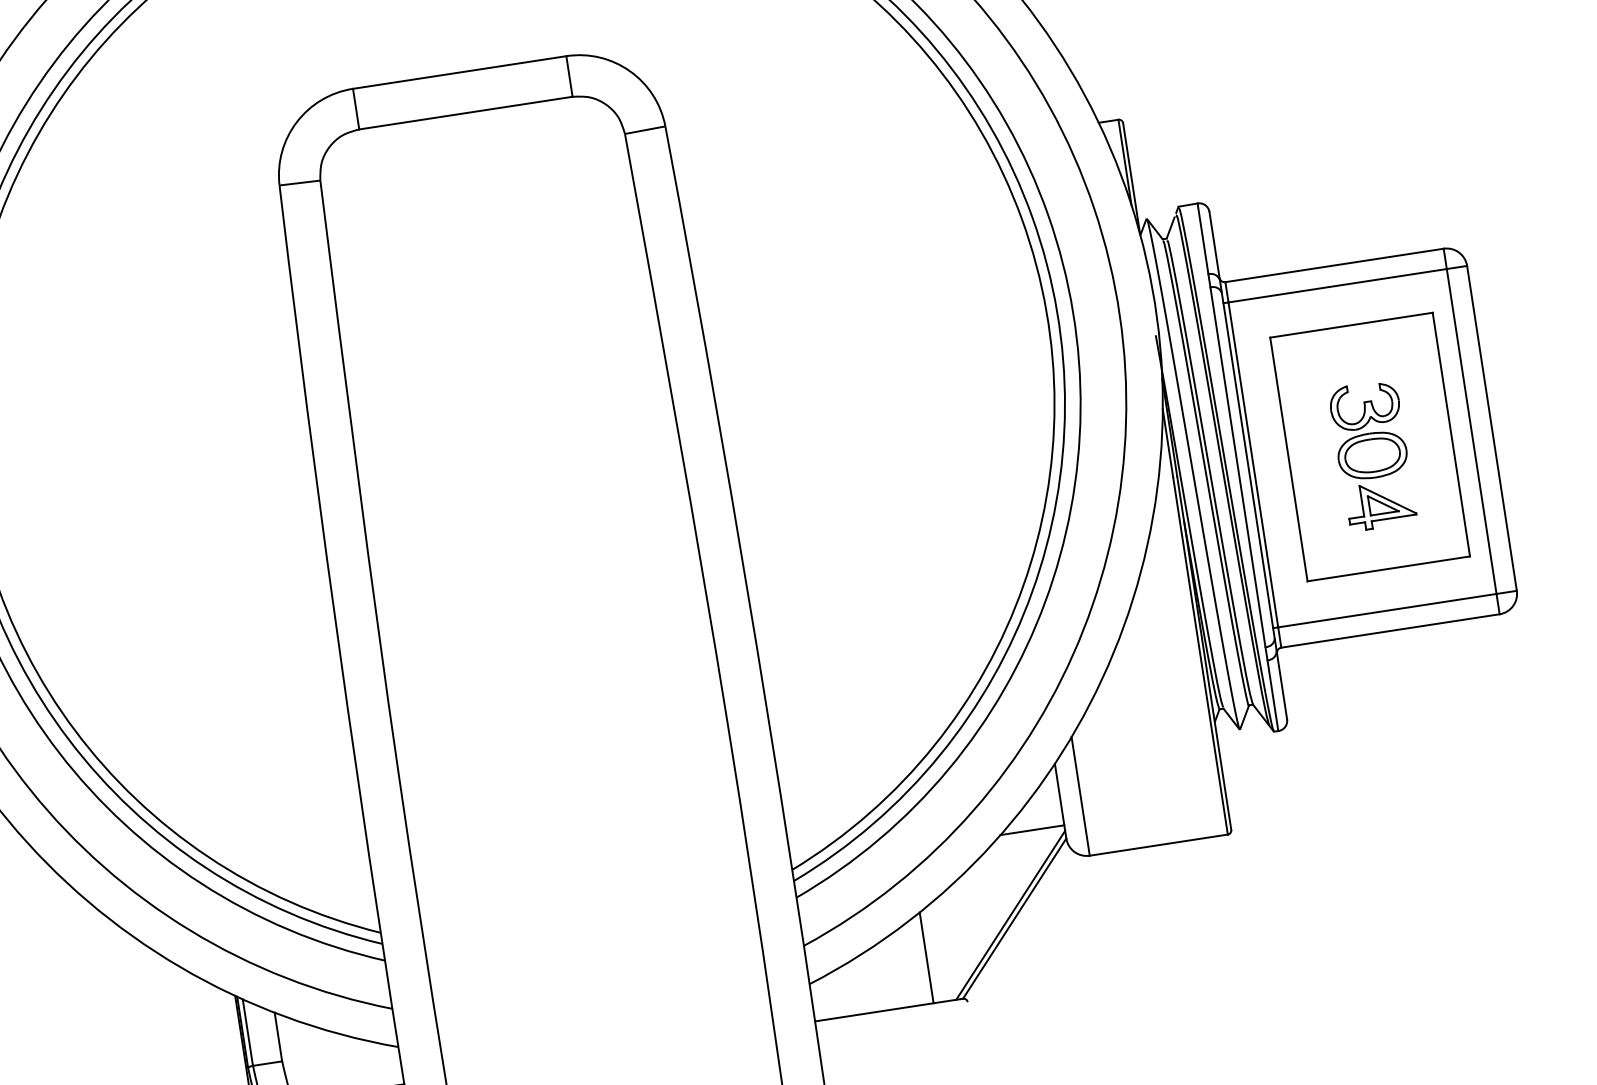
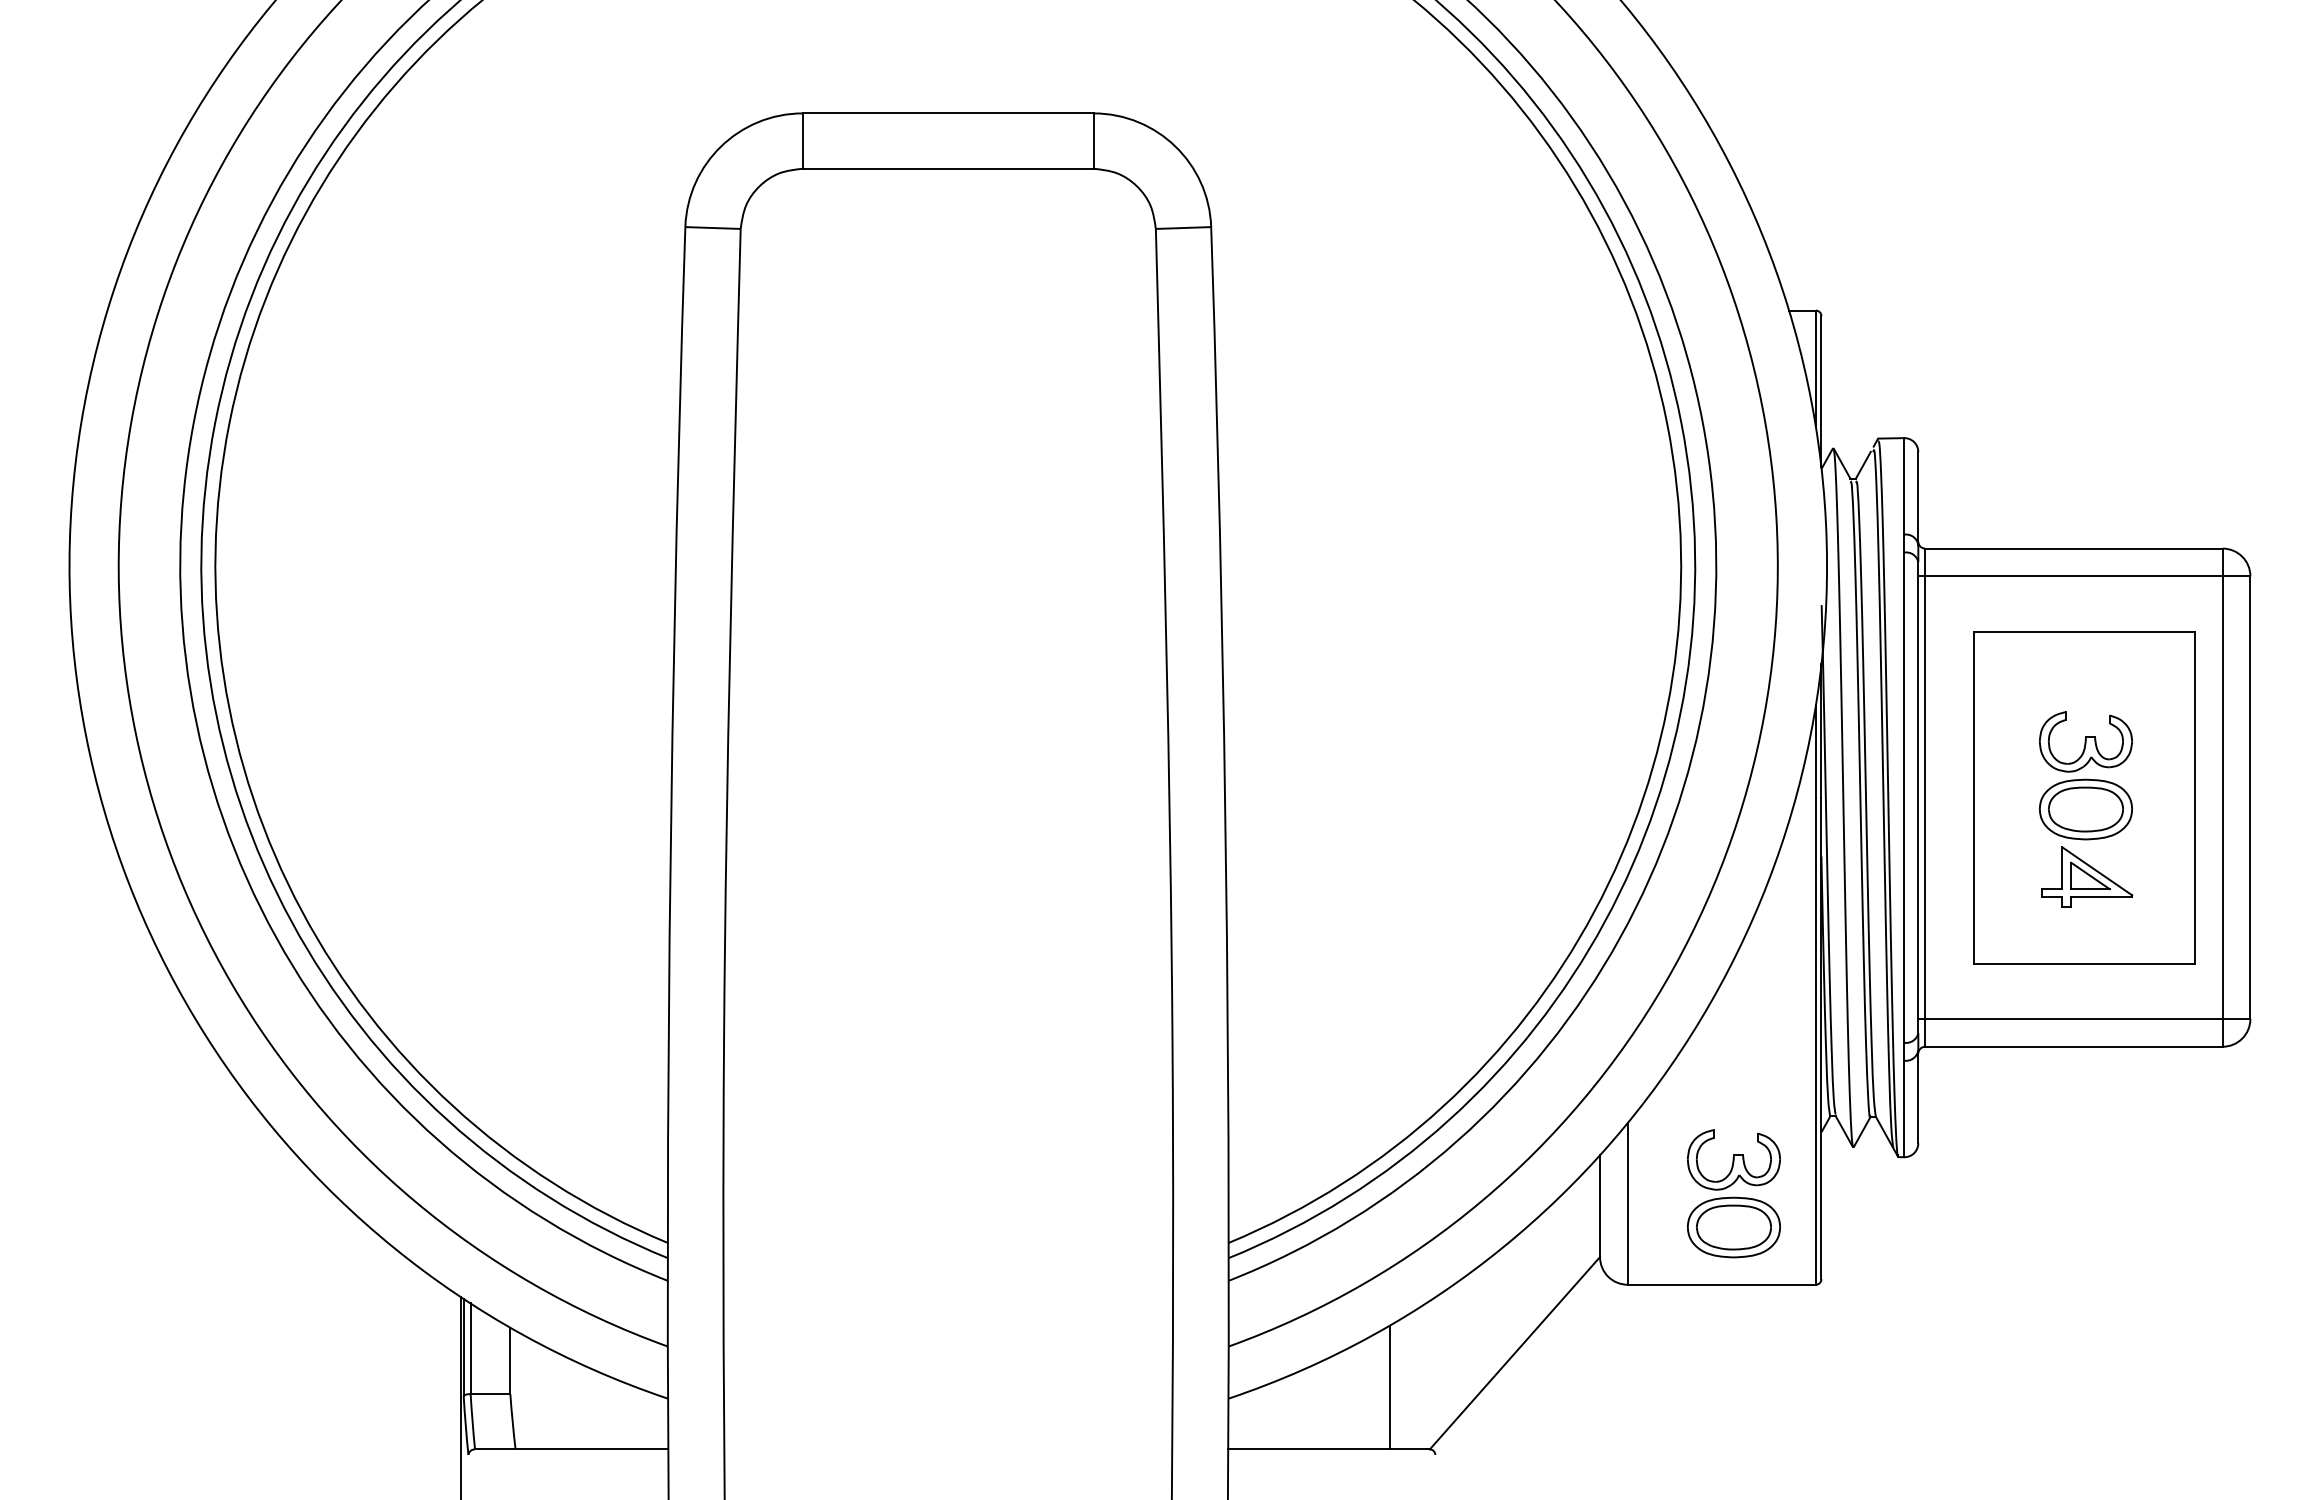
part: (1157, 776) -> (1733, 1193), added
line: (1032, 830) -> (1556, 1239), removed
line: (1010, 914) -> (1510, 1347), removed

